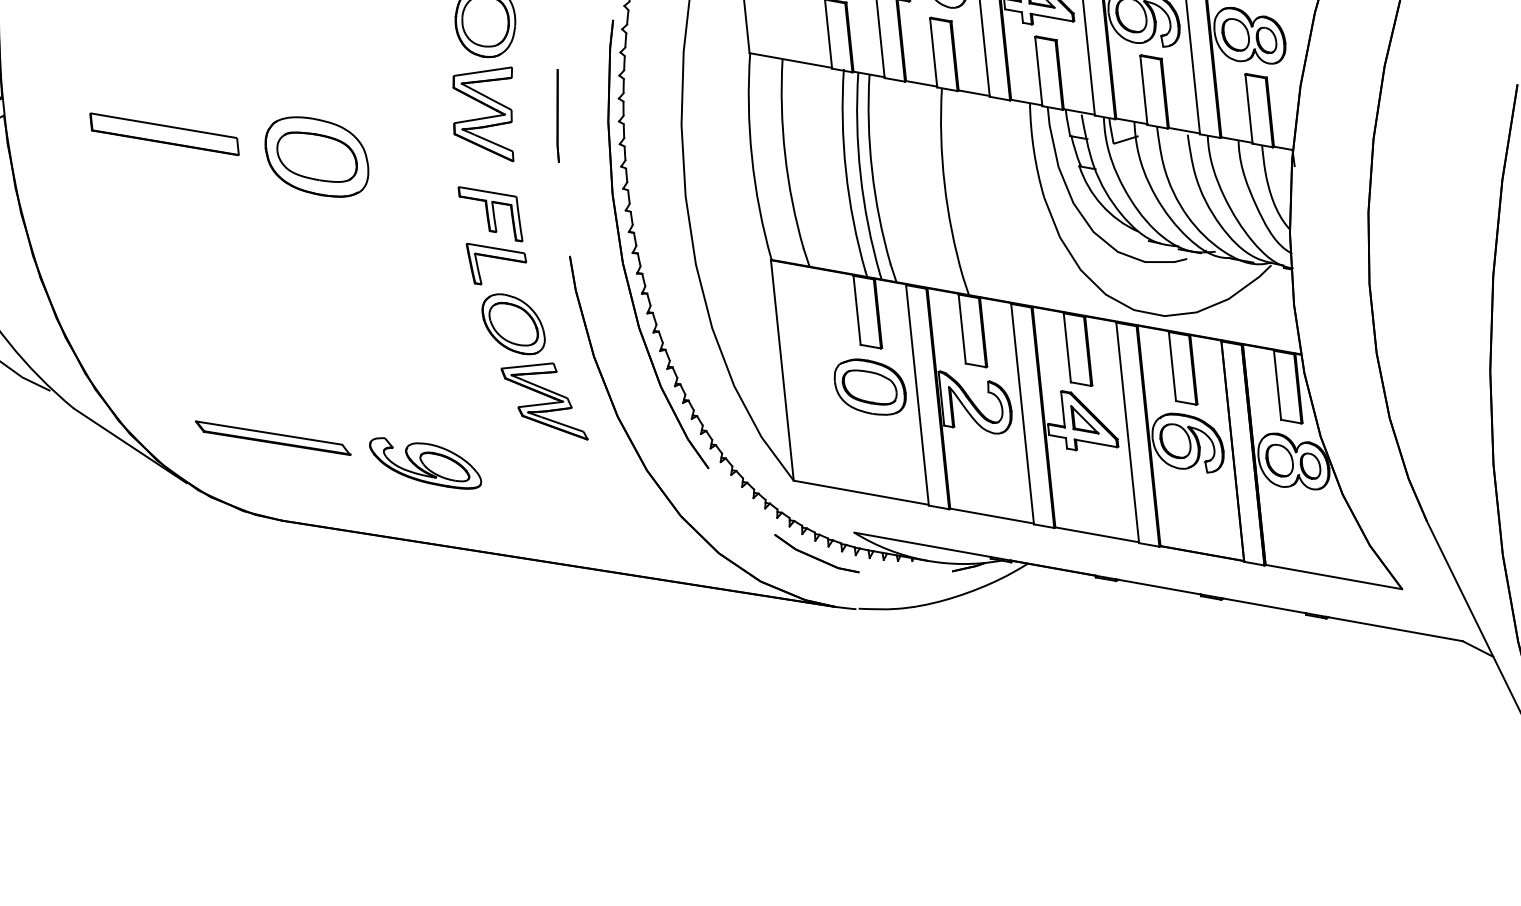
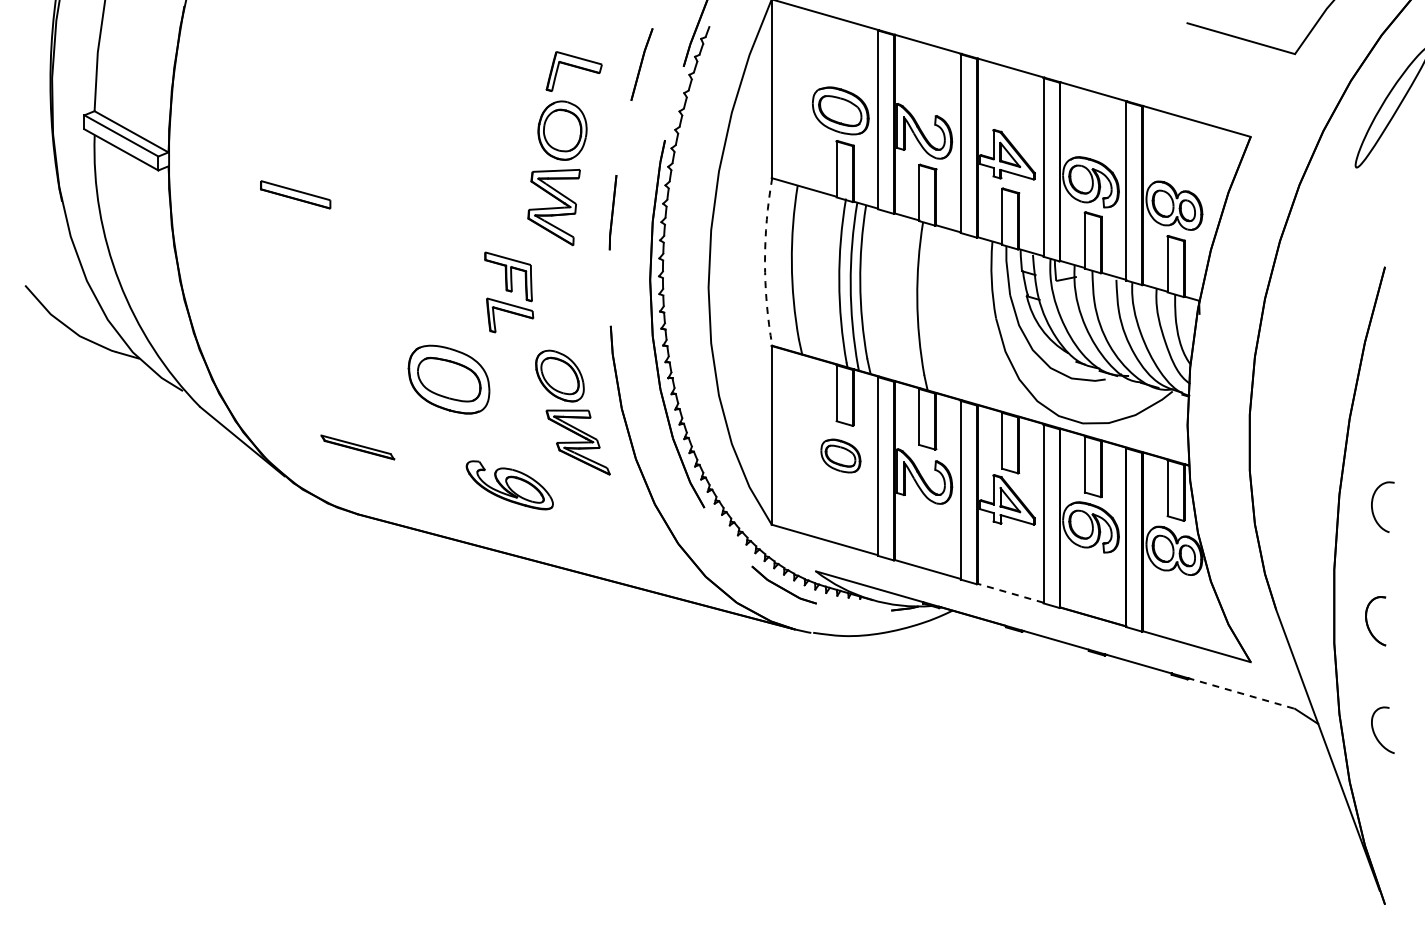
part: (164, 134) -> (295, 194), size x0.6
arc: (752, 156) -> (765, 261), solid -> dashed
part: (316, 157) -> (448, 379), moved
part: (493, 233) -> (509, 292), moved
part: (869, 386) -> (840, 455), size x0.7
part: (272, 438) -> (357, 447), size x0.6
part: (425, 463) -> (509, 485), moved
line: (1097, 535) -> (1010, 593), solid -> dashed
line: (1394, 629) -> (1241, 693), solid -> dashed

